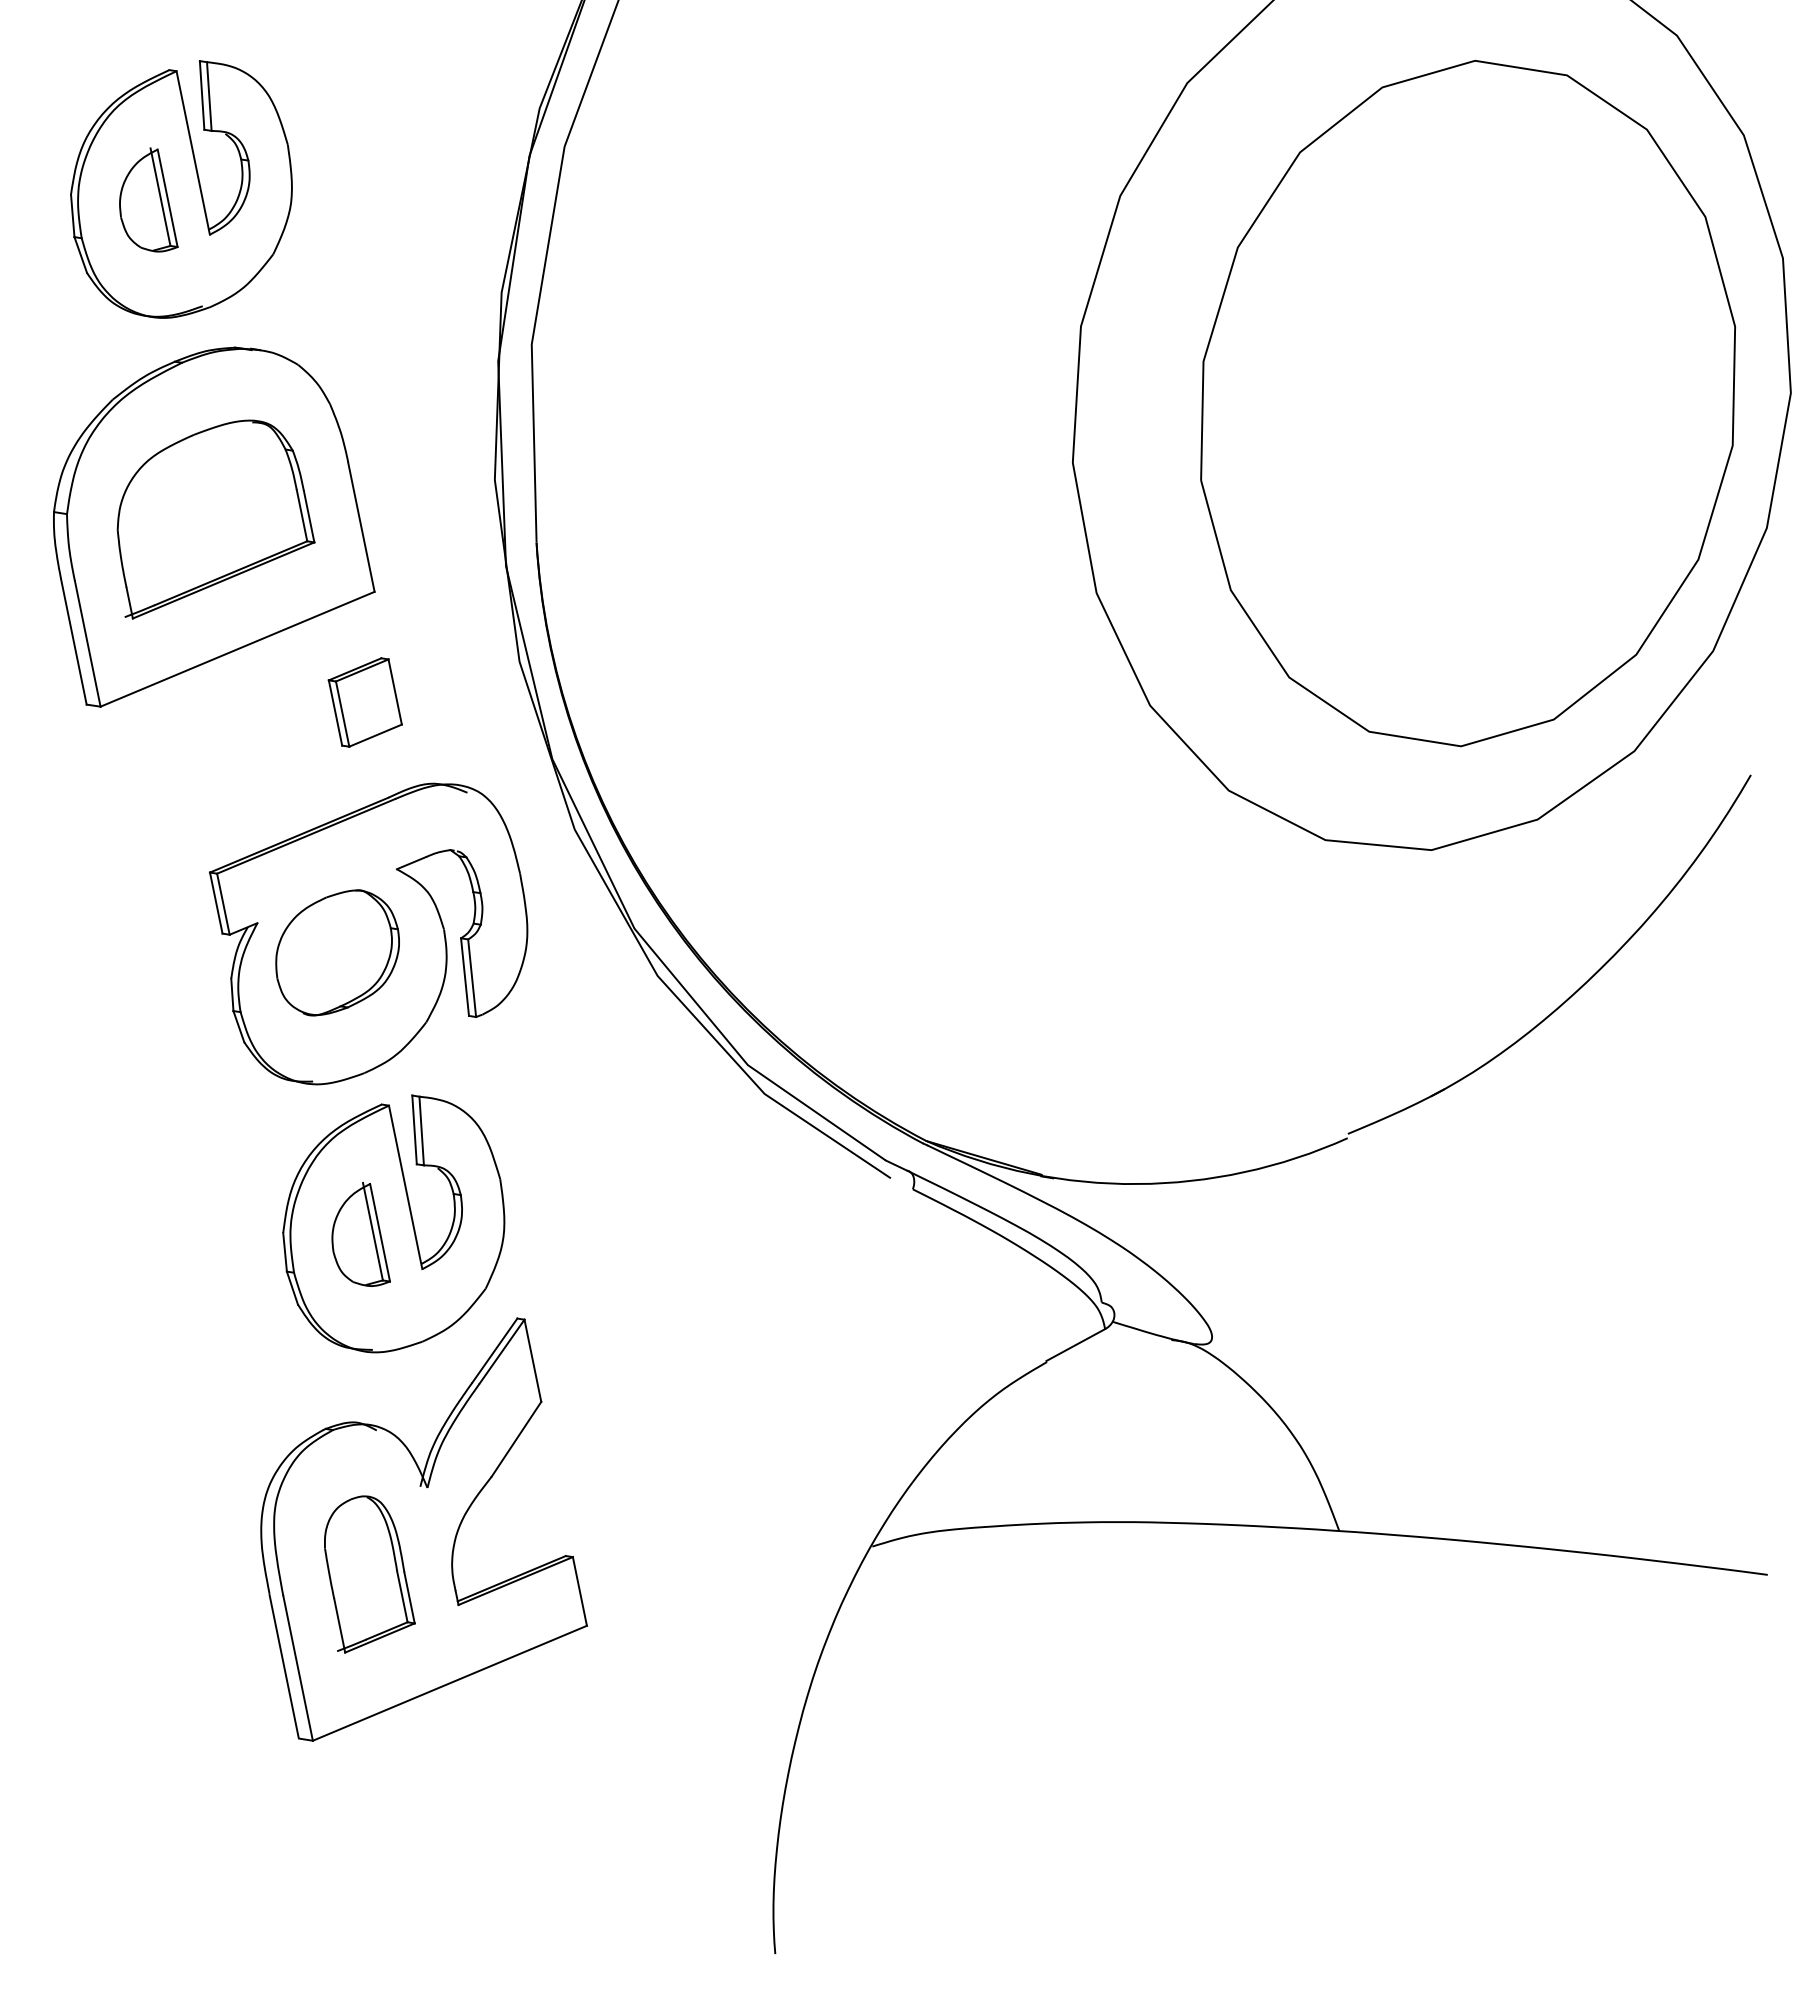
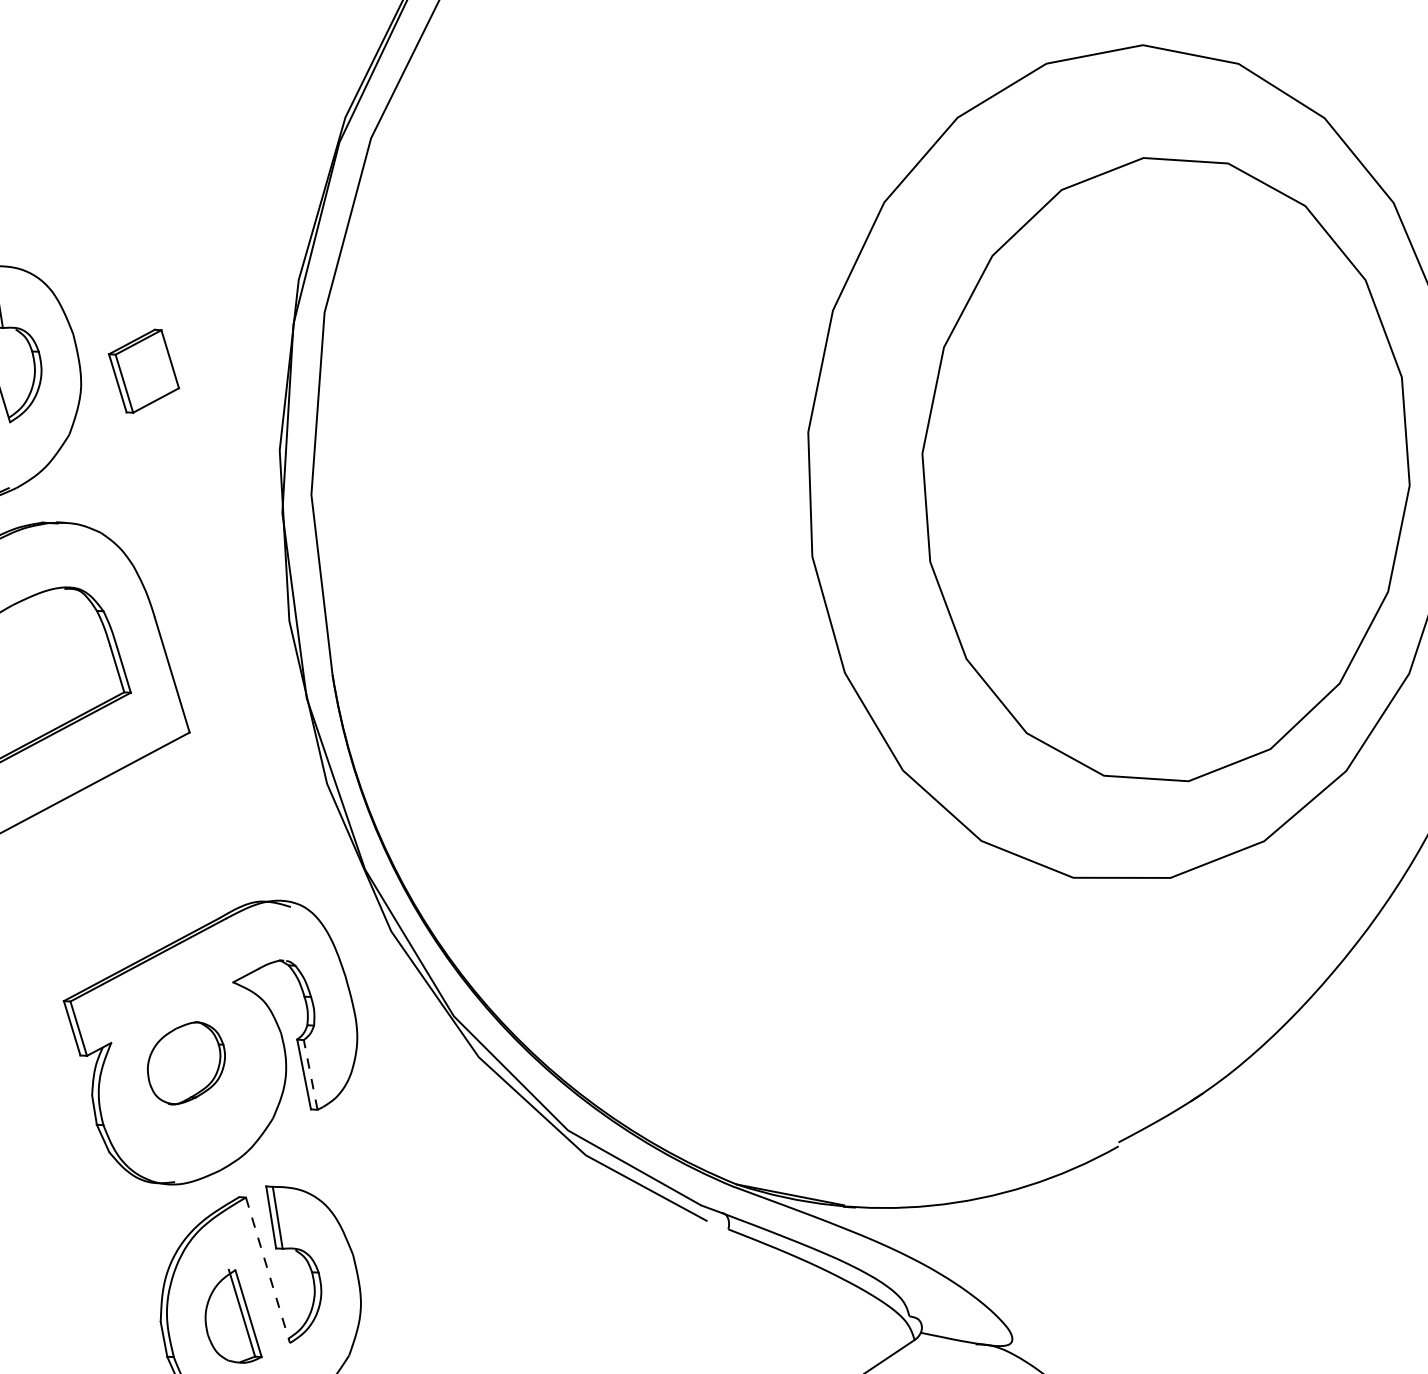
part: (364, 702) -> (143, 371), moved
part: (337, 952) -> (186, 1062), size x0.7
line: (472, 978) -> (311, 1075), solid -> dashed
line: (405, 1187) -> (267, 1270), solid -> dashed

